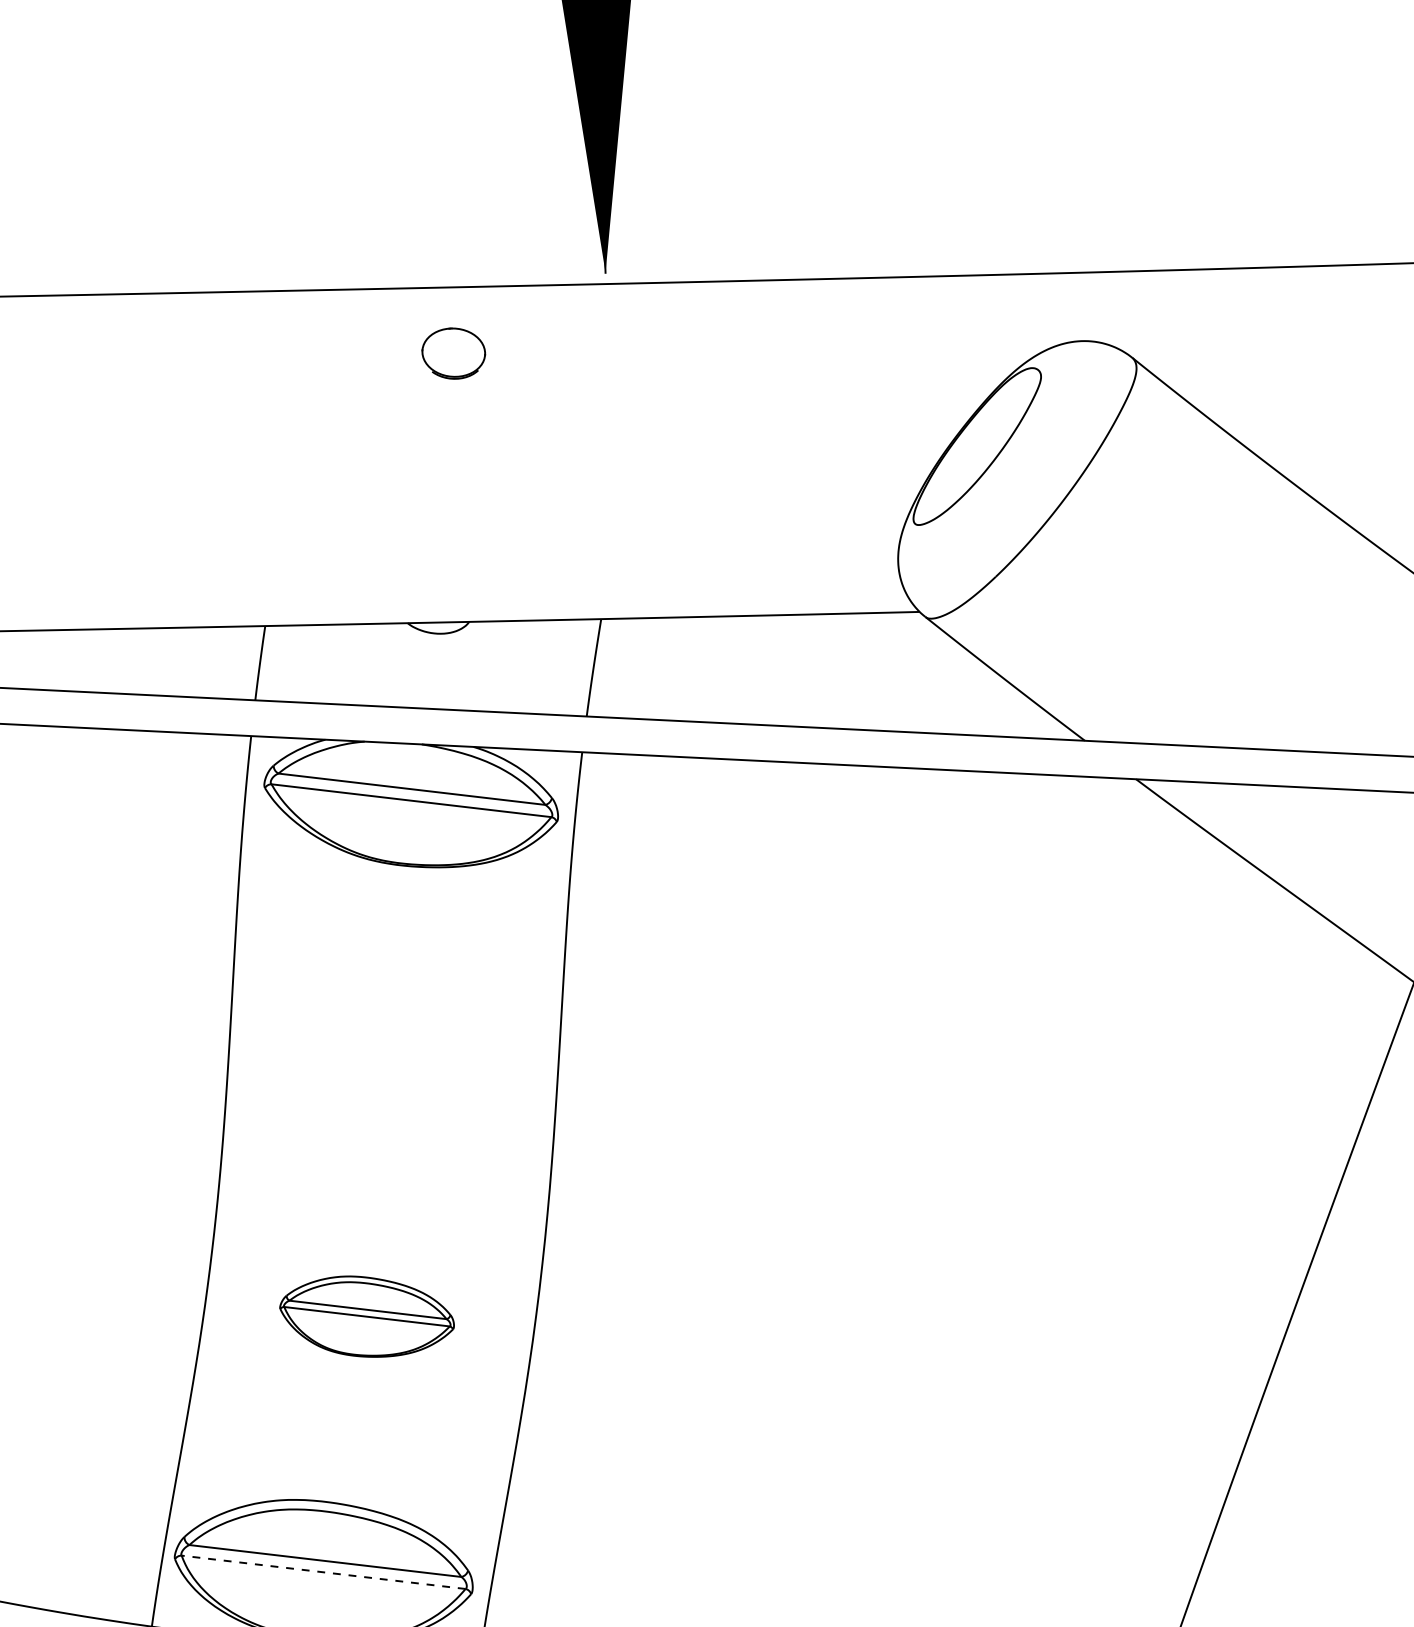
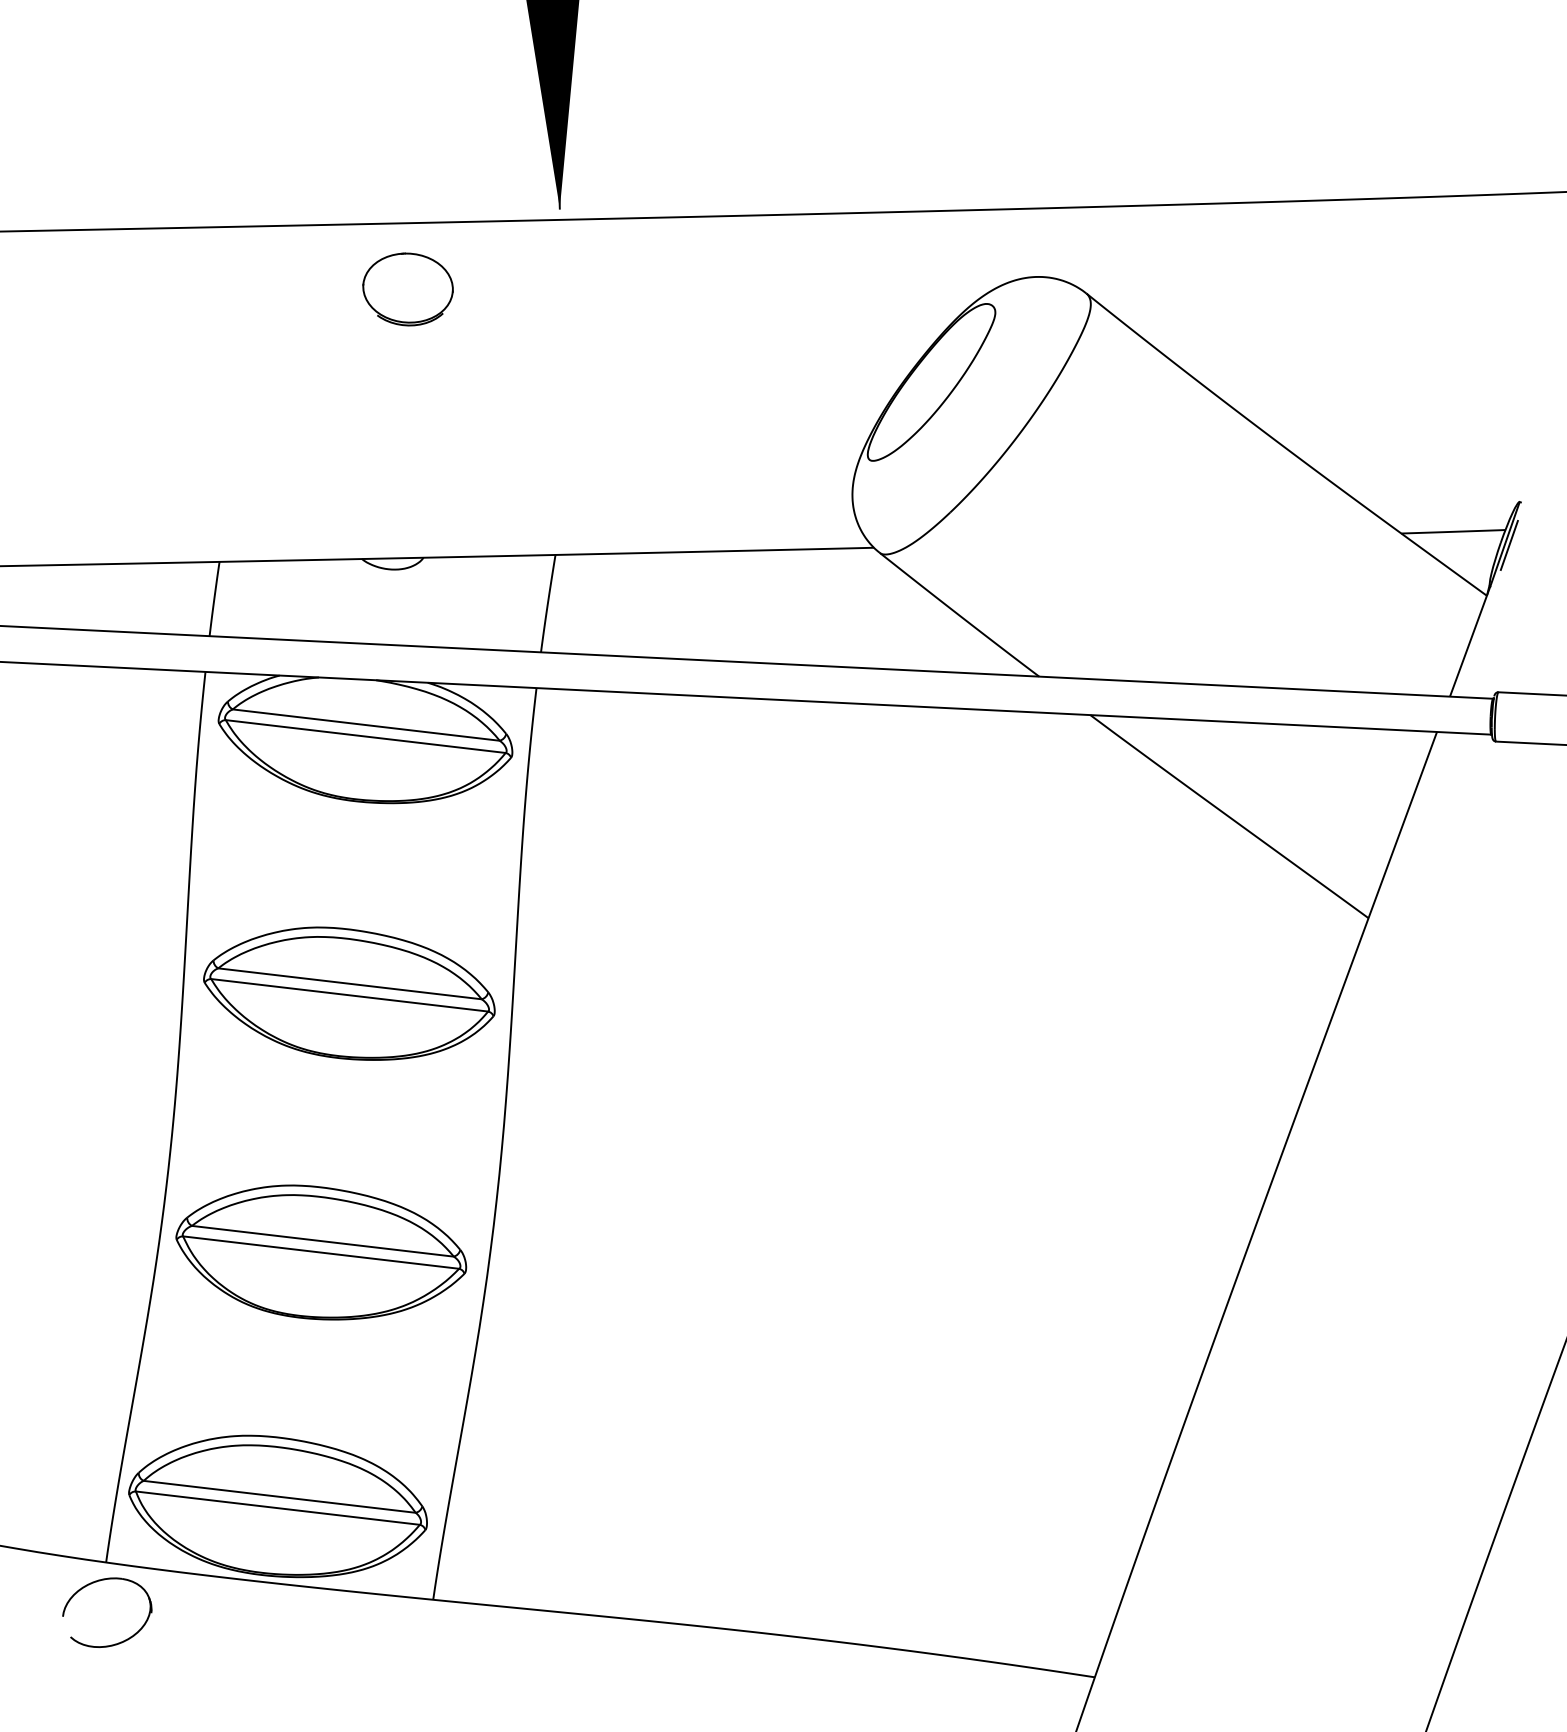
part: (453, 353) -> (407, 289), size x1.43
part: (395, 1057) -> (349, 993), added
part: (367, 1316) -> (321, 1252), size x1.67
line: (323, 1572) -> (277, 1508), dashed -> solid

